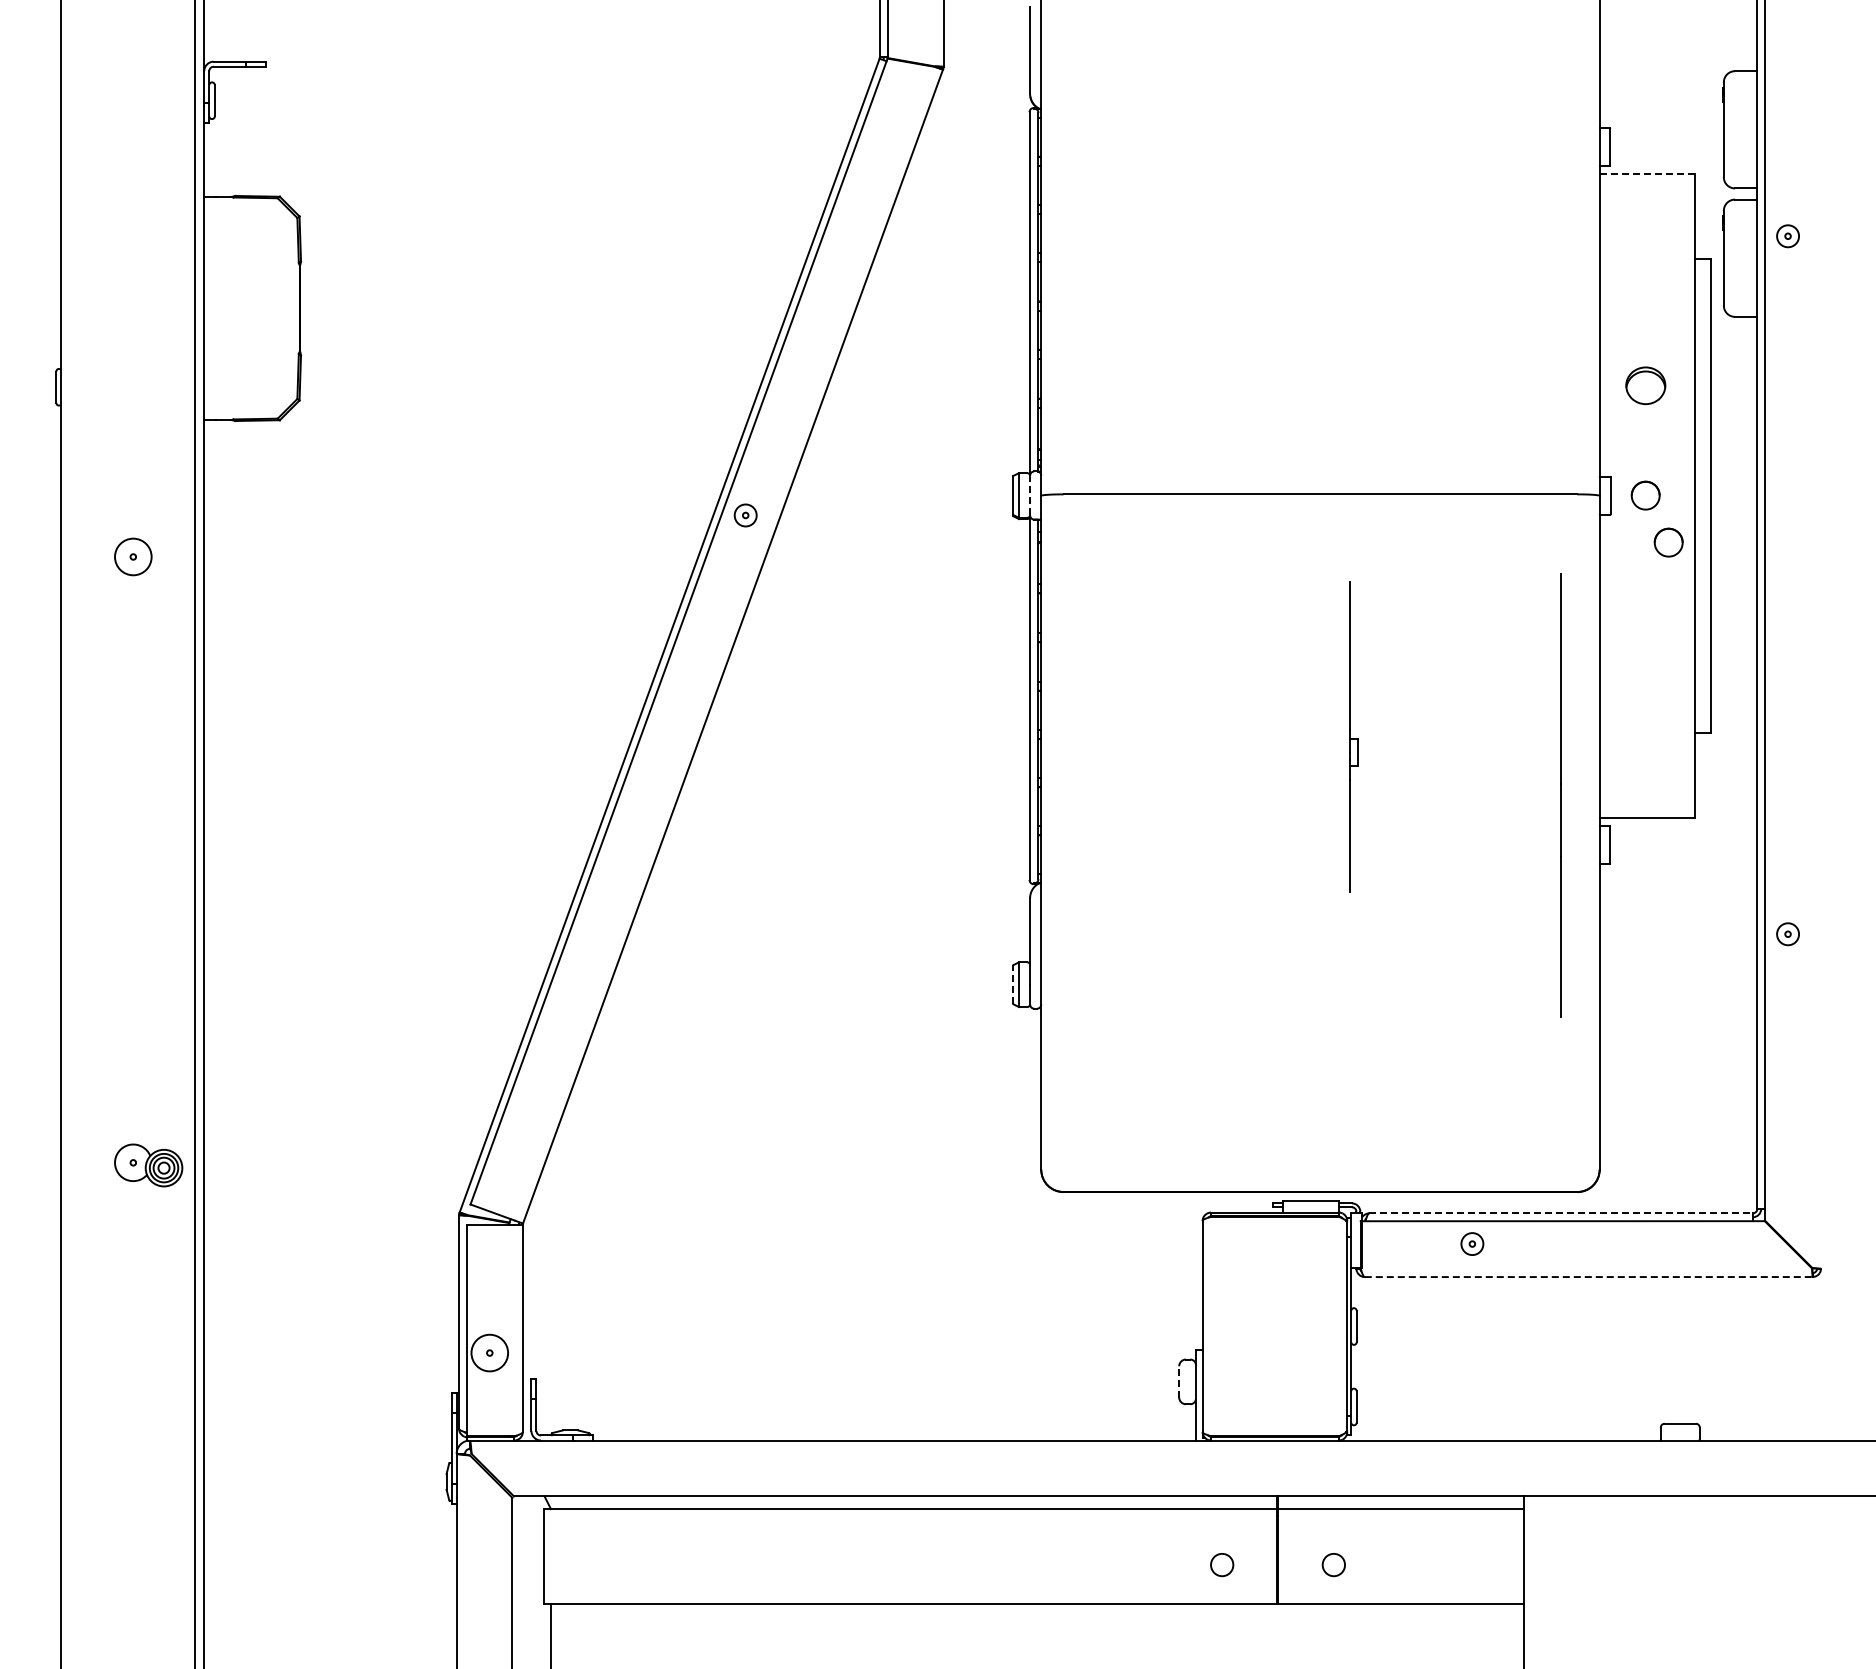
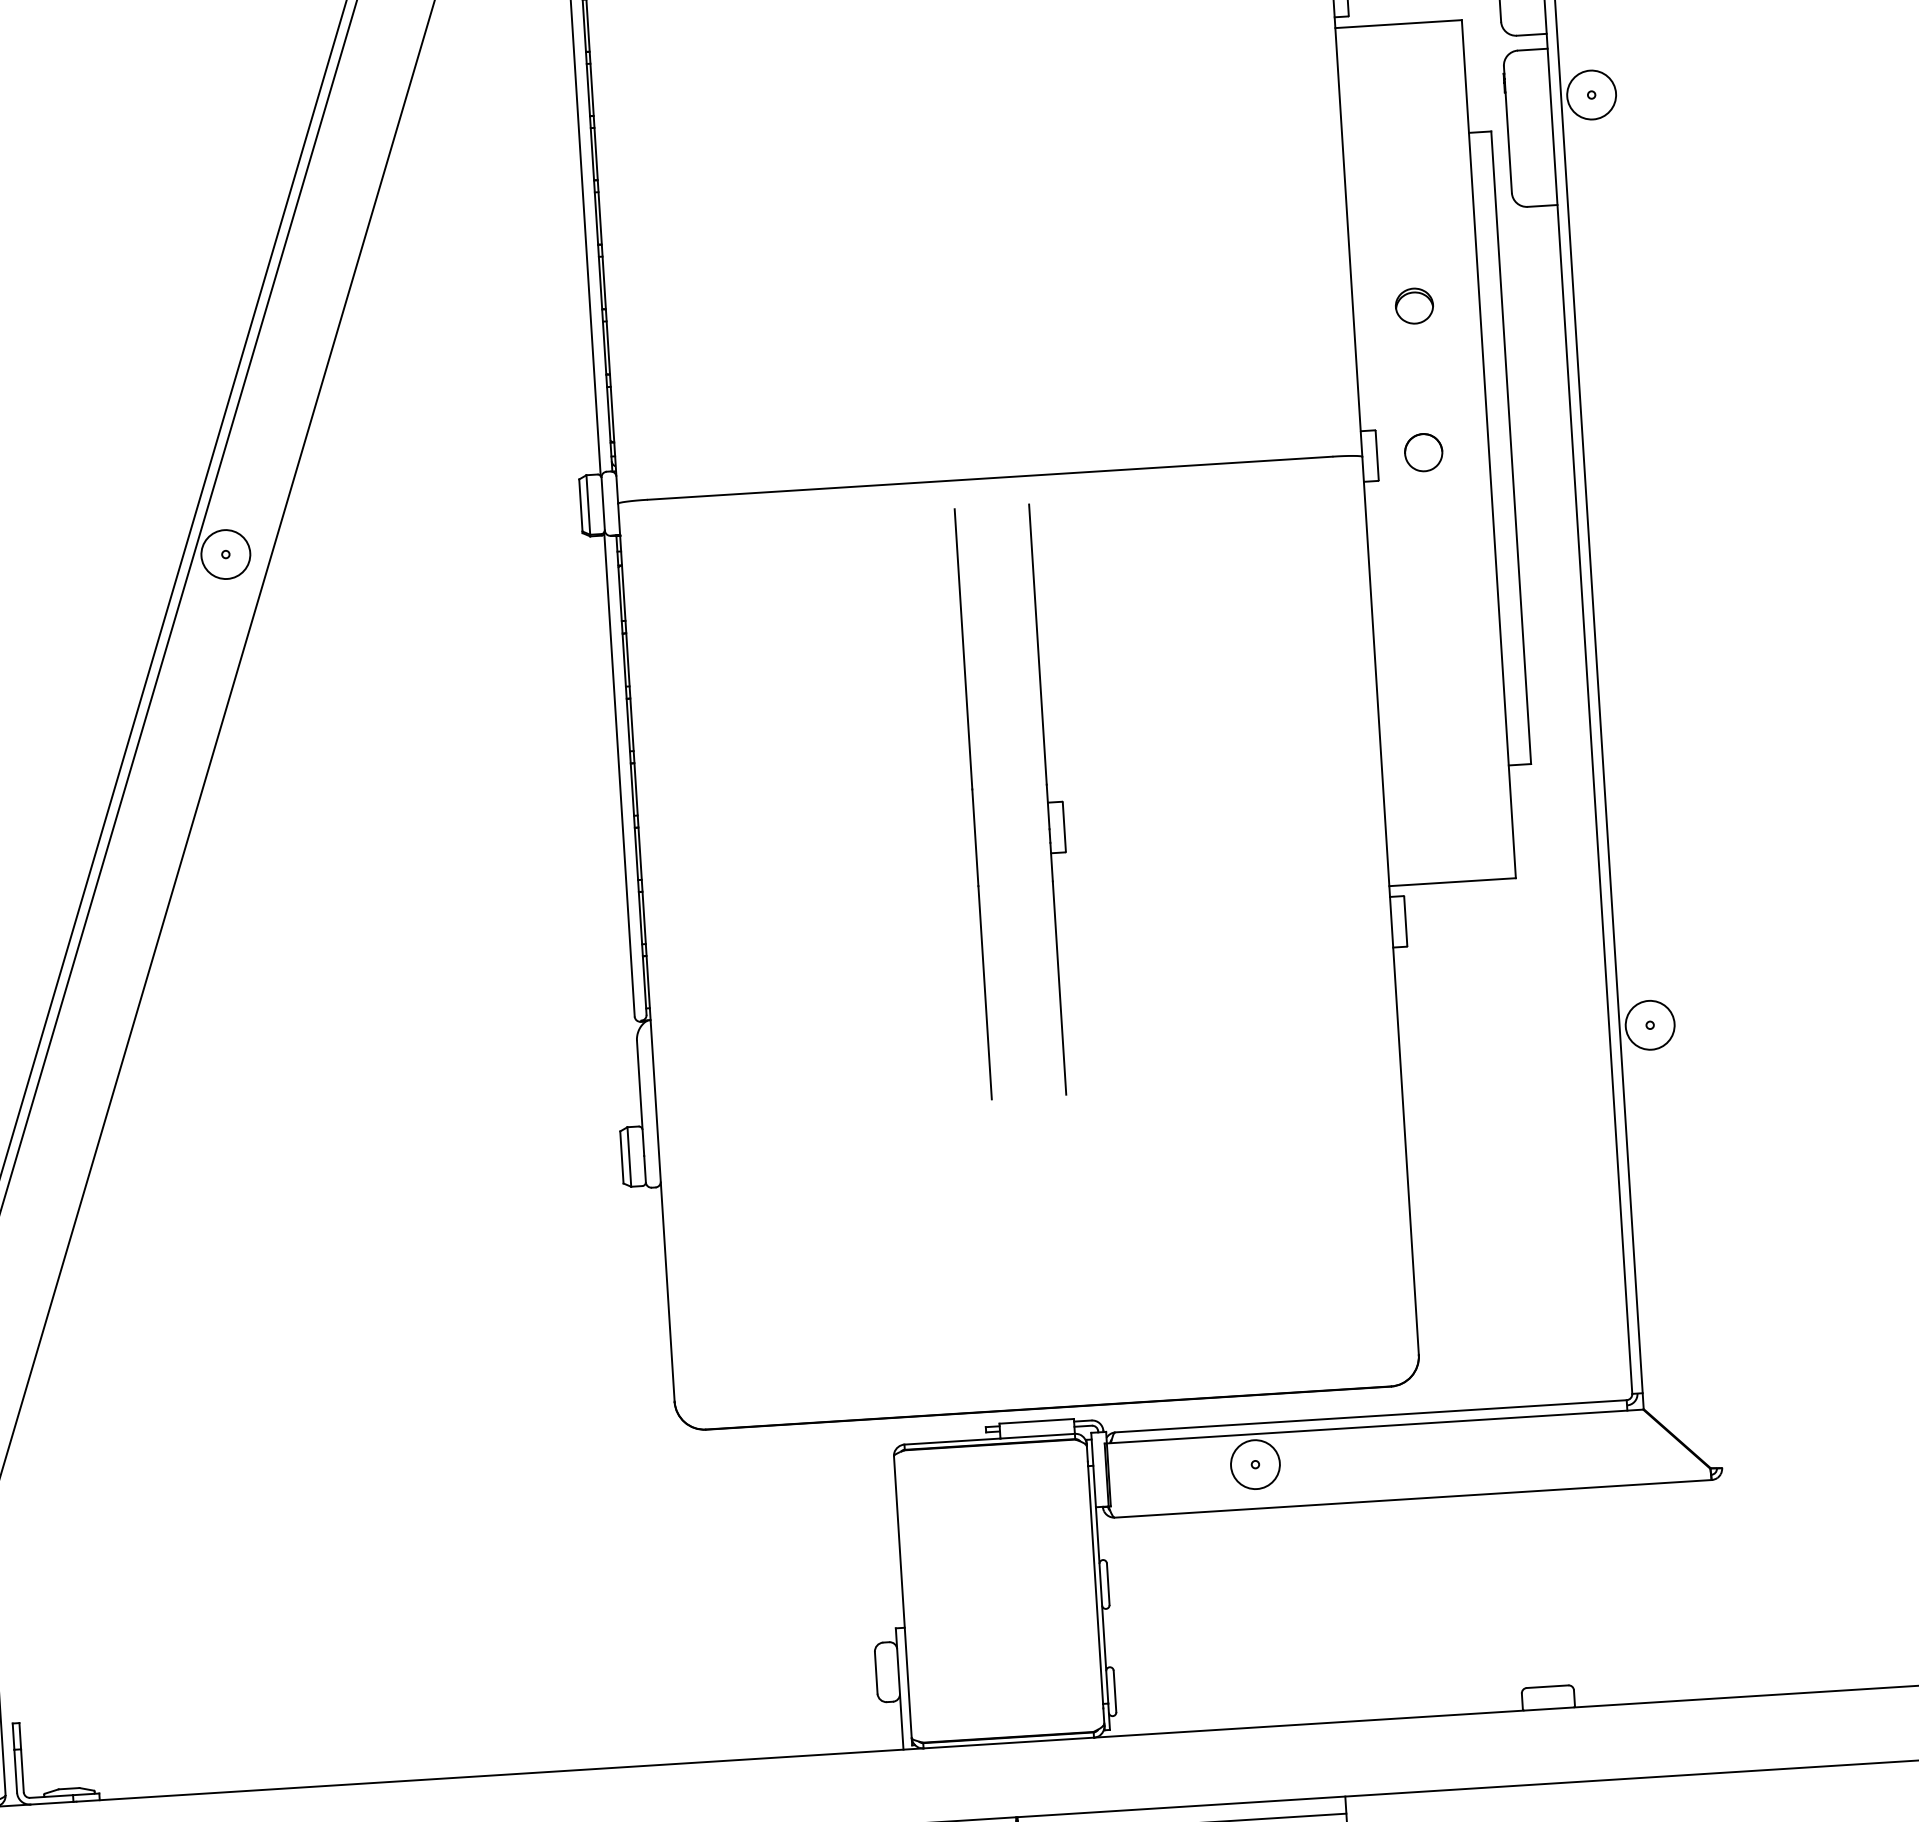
line: (1646, 174) -> (1397, 24), dashed -> solid
circle: (1787, 235) -> (1590, 94), size x1.67
part: (1645, 385) -> (1414, 305), size x0.71
line: (1030, 495) -> (603, 504), dashed -> solid
circle: (745, 515) -> (225, 554), size x1.67
part: (1668, 542) -> (1457, 513), removed
part: (1353, 737) -> (1054, 799), size x1.43
line: (1560, 795) -> (973, 804), moved
circle: (1787, 933) -> (1649, 1024), size x1.67
line: (1013, 984) -> (622, 1157), dashed -> solid
line: (1561, 1213) -> (1371, 1416), dashed -> solid
circle: (1472, 1243) -> (1255, 1463), size x1.67
line: (1588, 1277) -> (1413, 1499), dashed -> solid
line: (1179, 1381) -> (876, 1672), dashed -> solid

